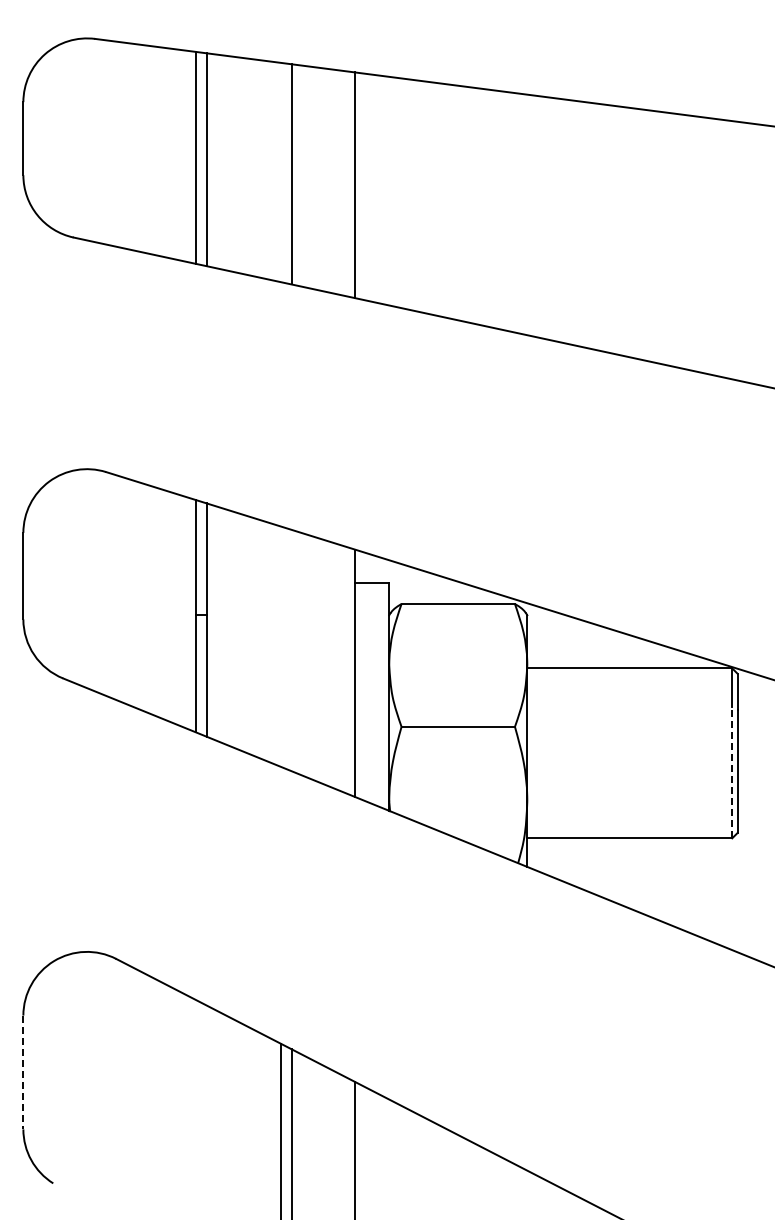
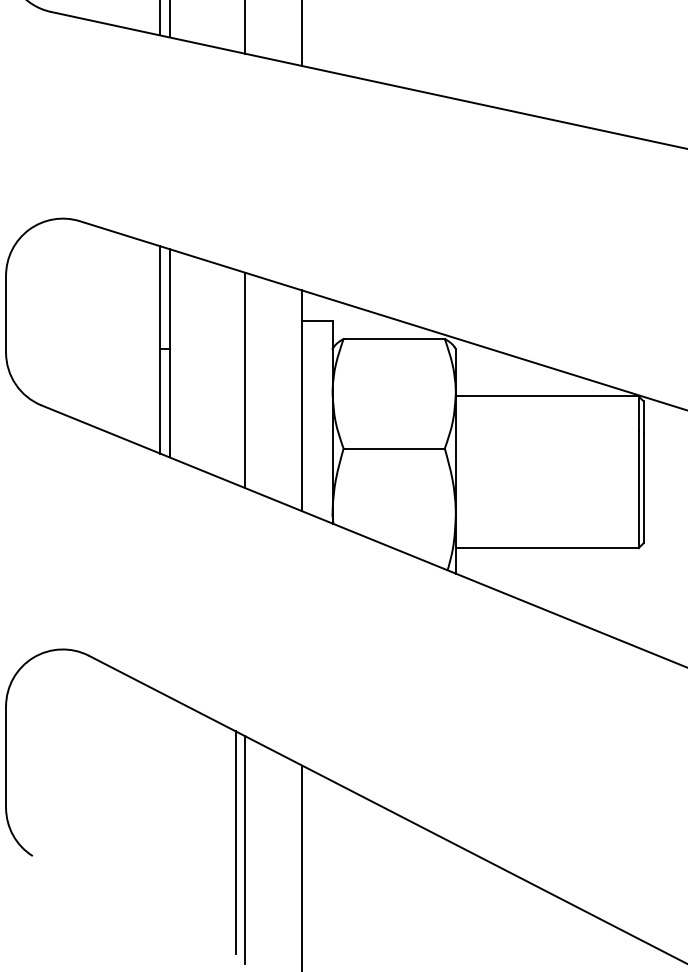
line: (291, 650) -> (245, 380), added
line: (732, 772) -> (638, 489), dashed -> solid
line: (23, 1072) -> (6, 757), dashed -> solid

